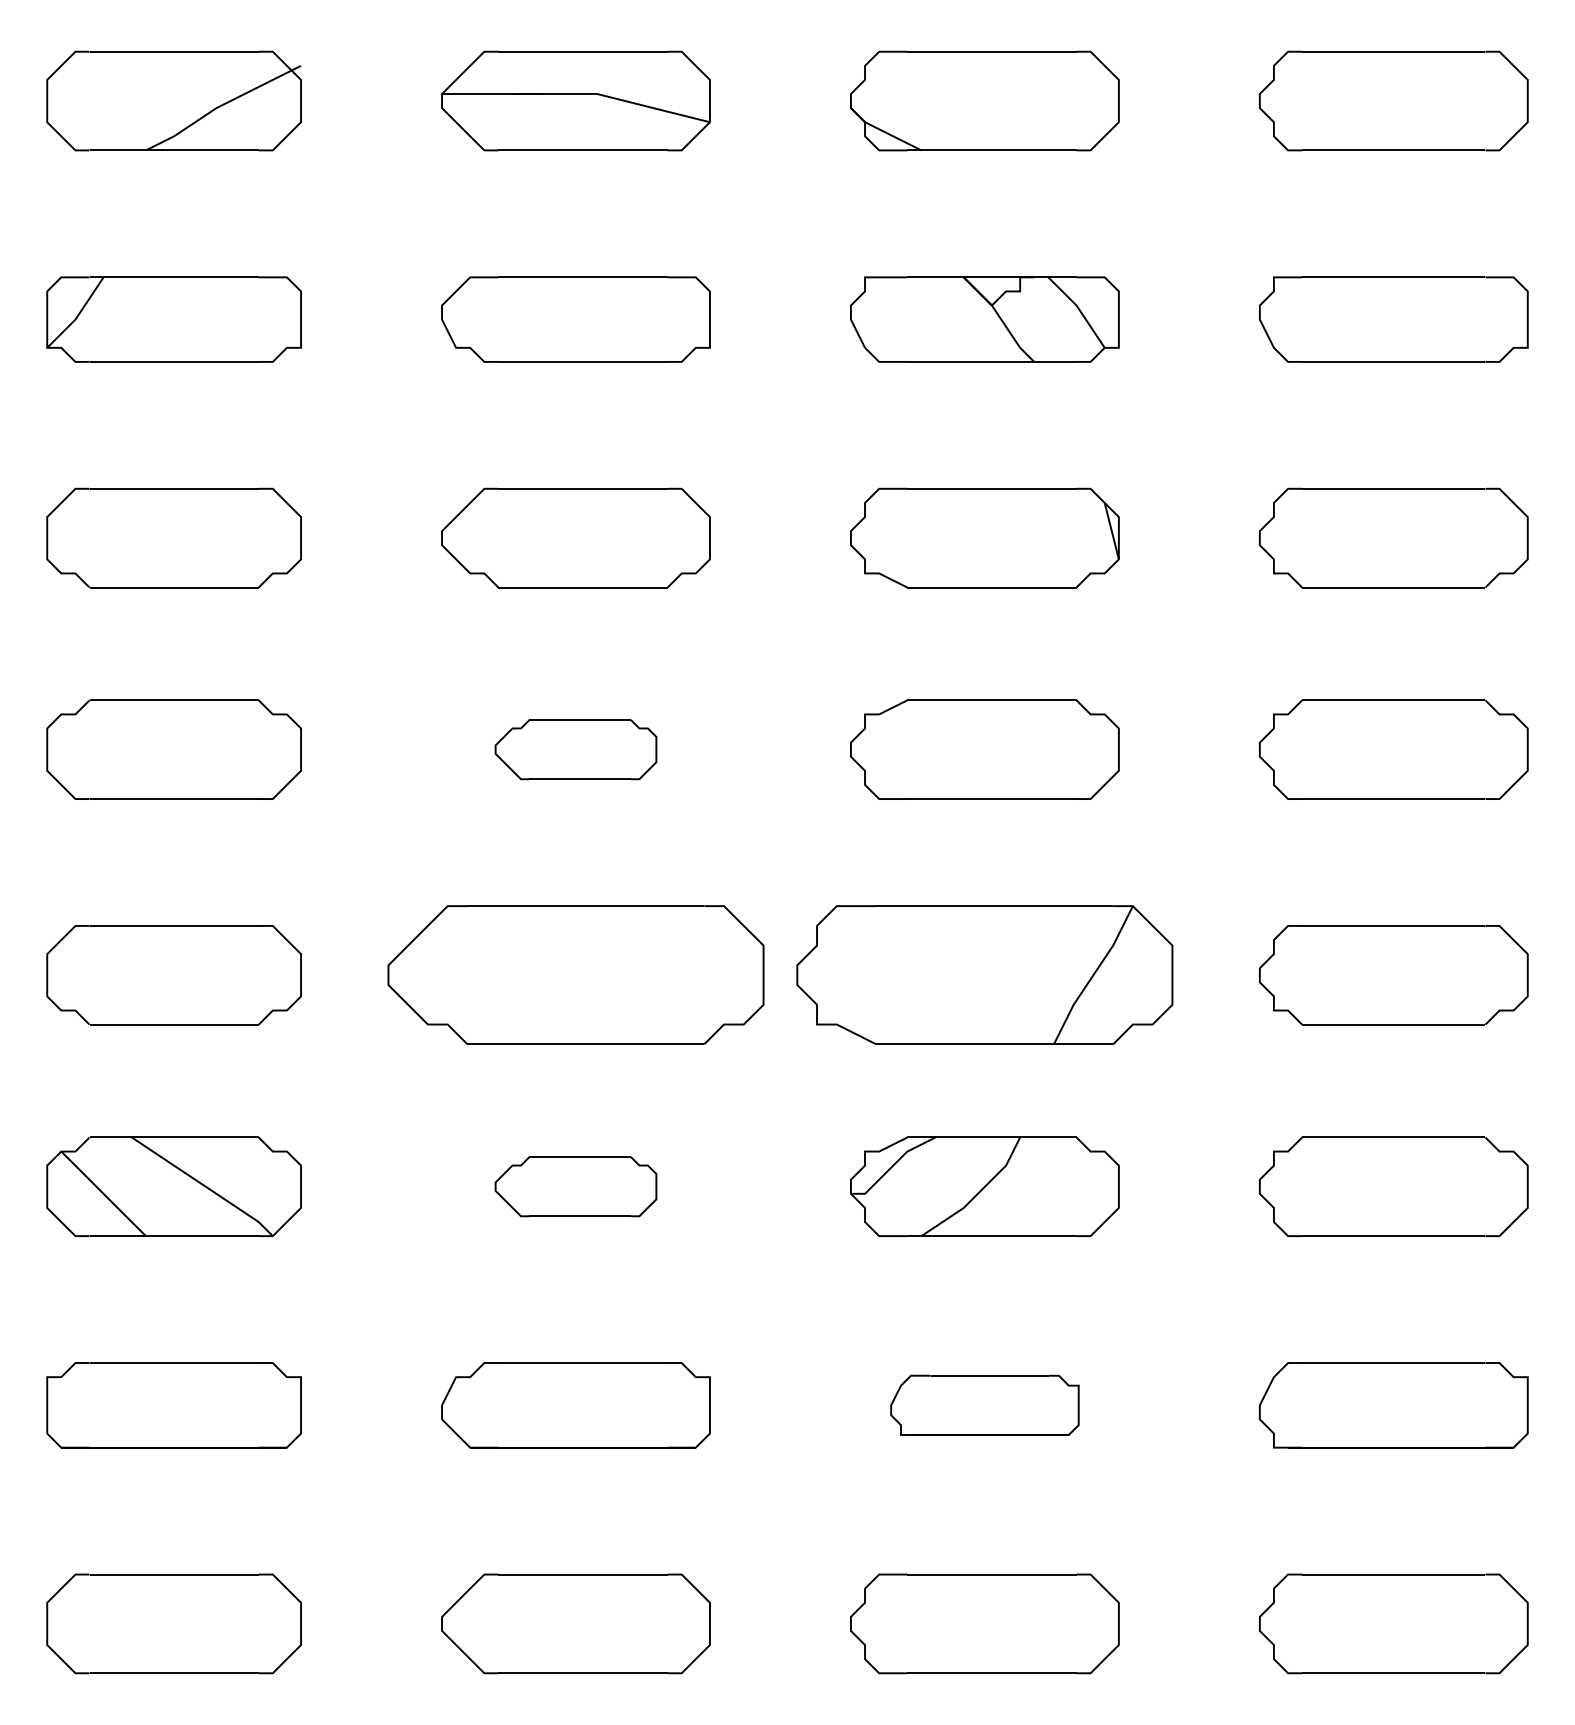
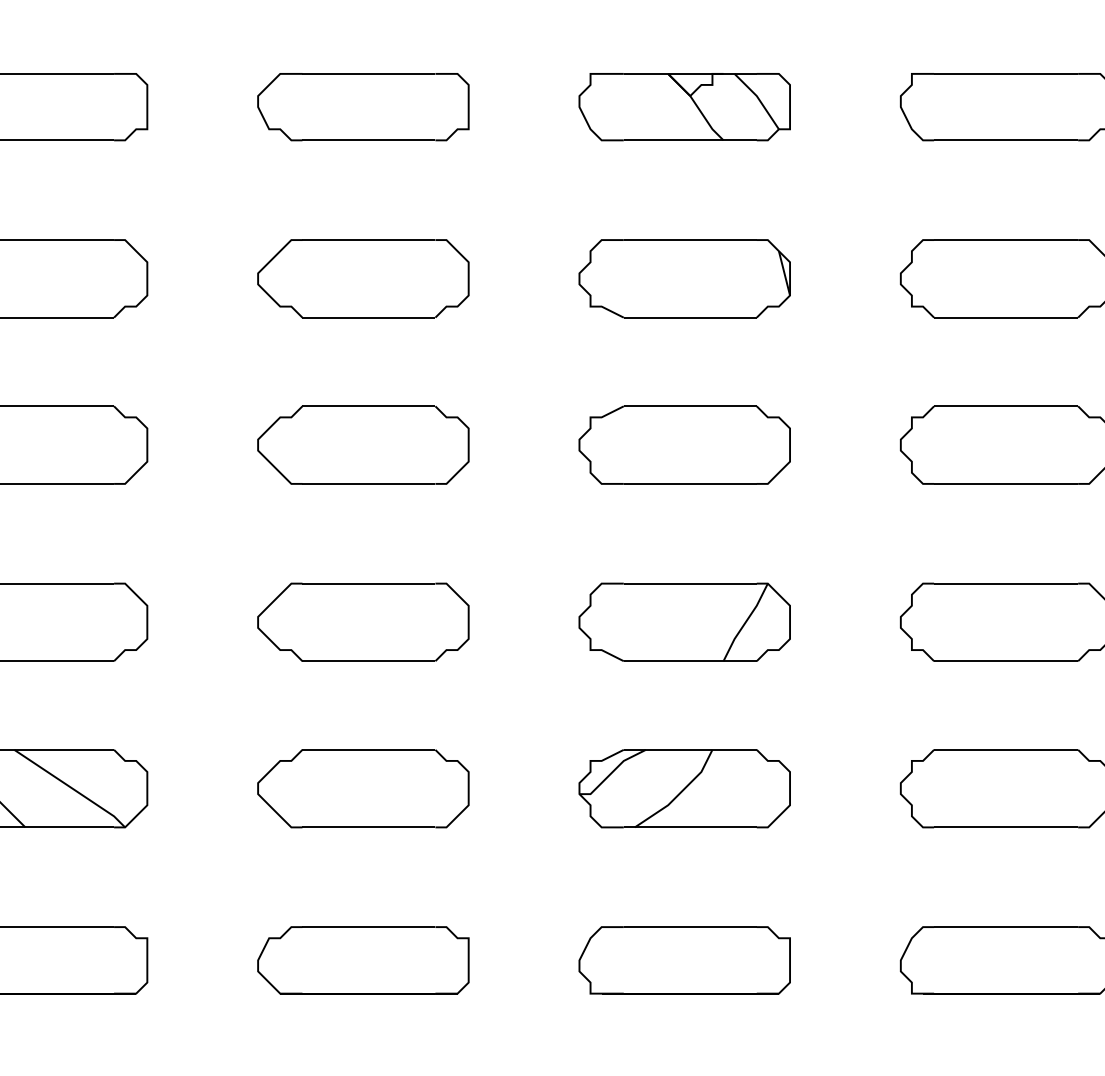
part: (575, 749) -> (363, 444), size x1.67
part: (575, 975) -> (363, 622), size x0.71
part: (984, 975) -> (684, 622), size x0.71
part: (575, 1186) -> (363, 788), size x1.67
part: (984, 1405) -> (684, 960), size x1.43

